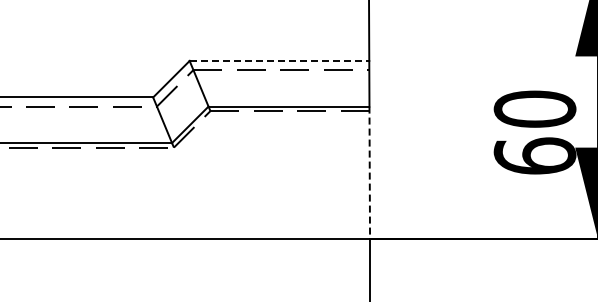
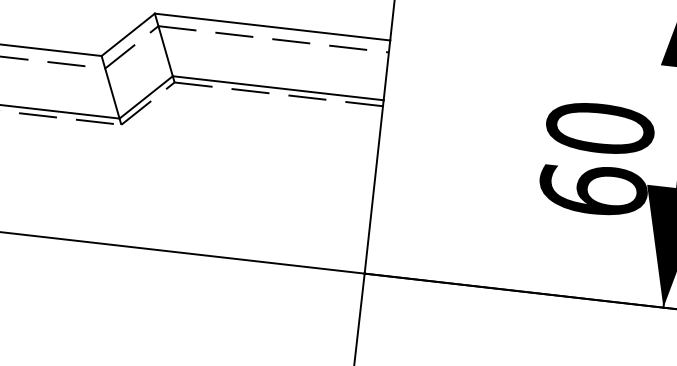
line: (279, 60) -> (272, 26), dashed -> solid
line: (369, 173) -> (373, 187), dashed -> solid

